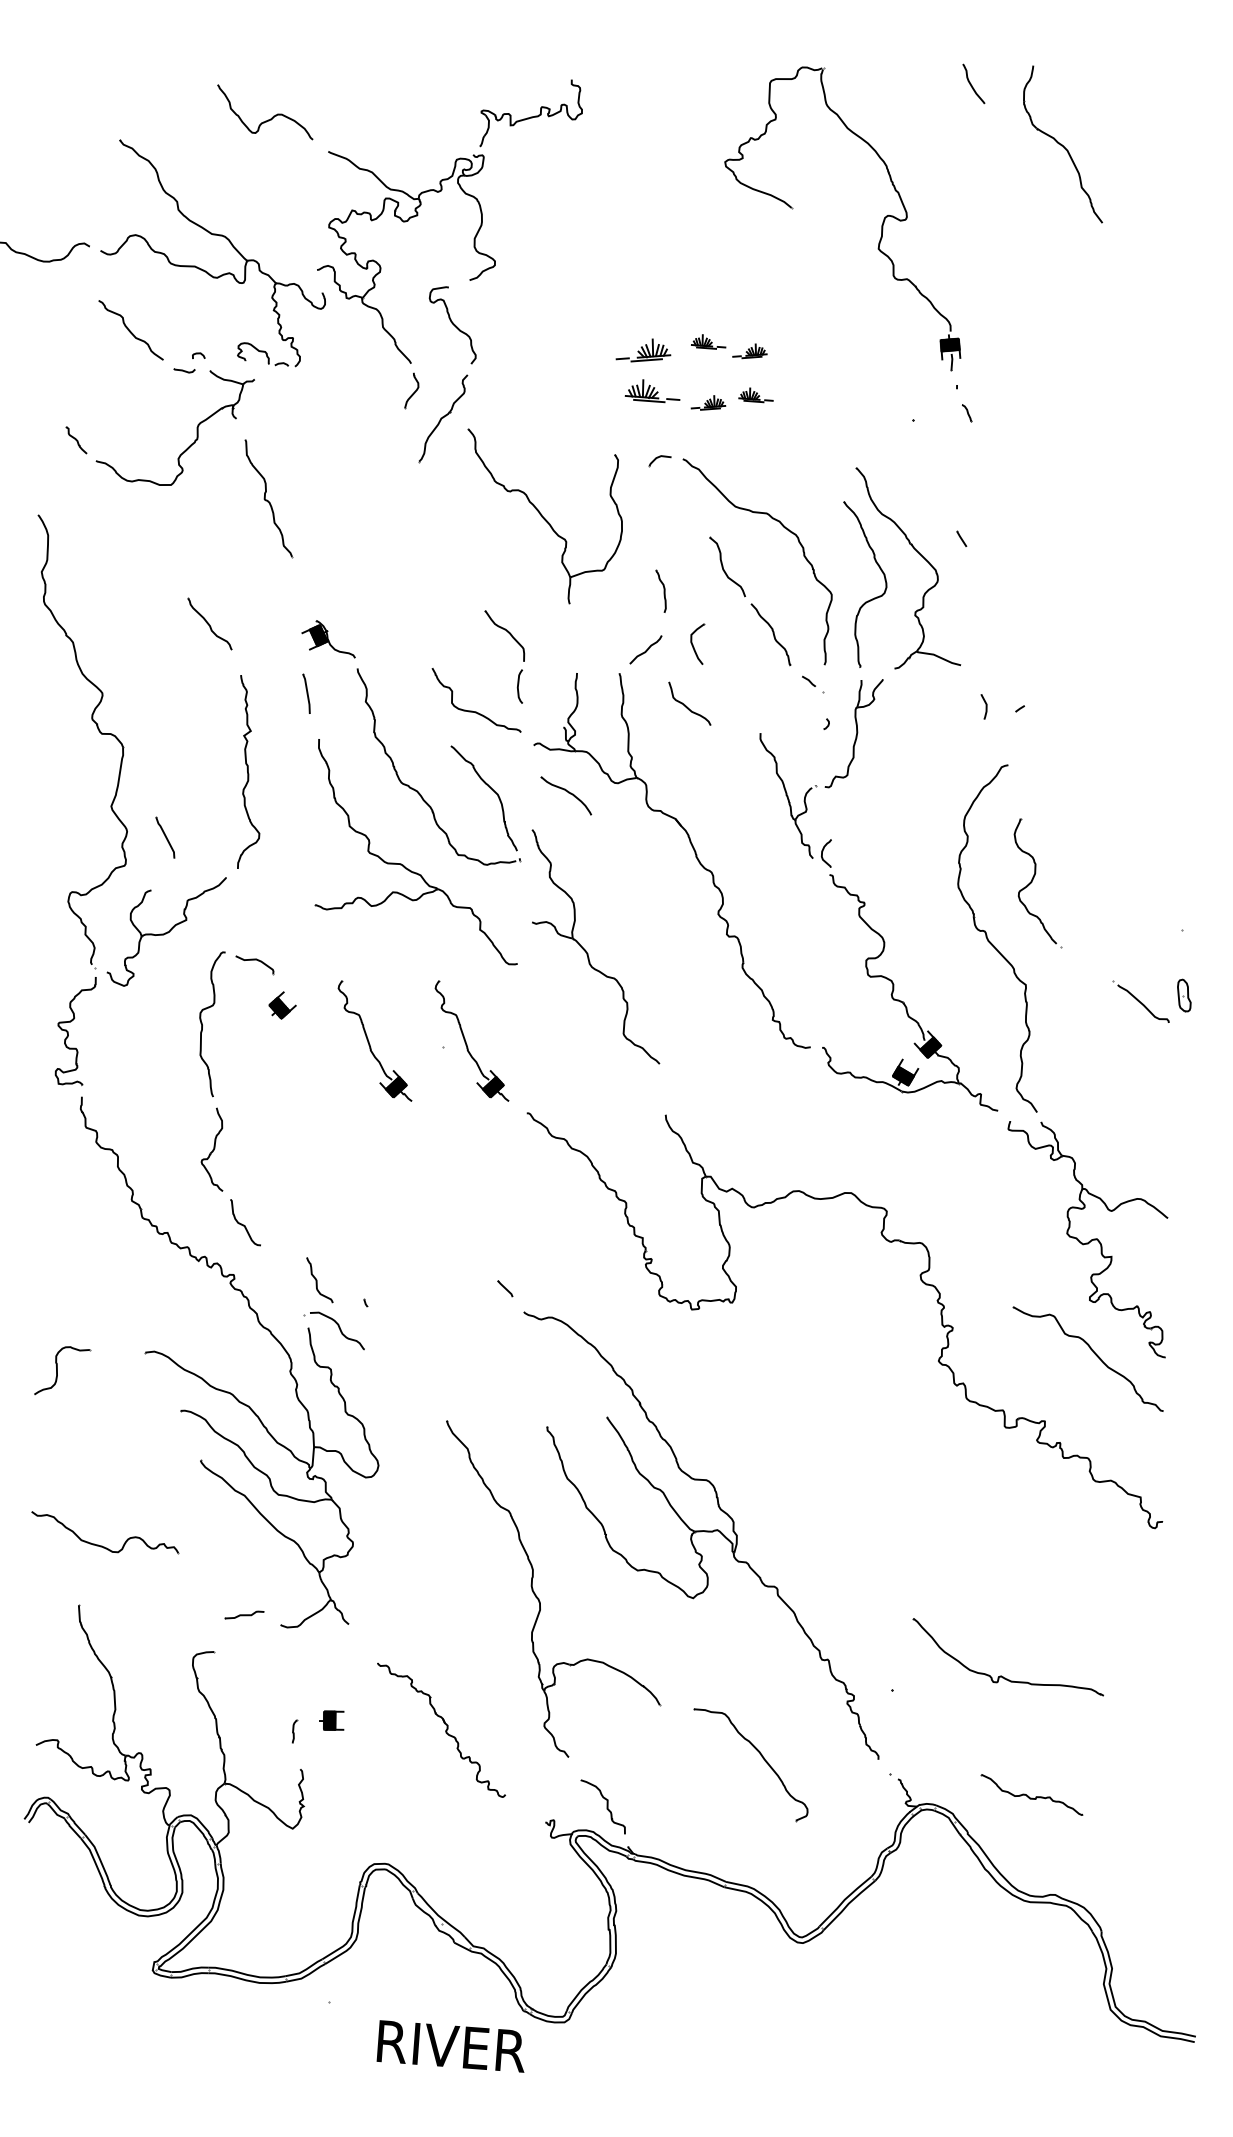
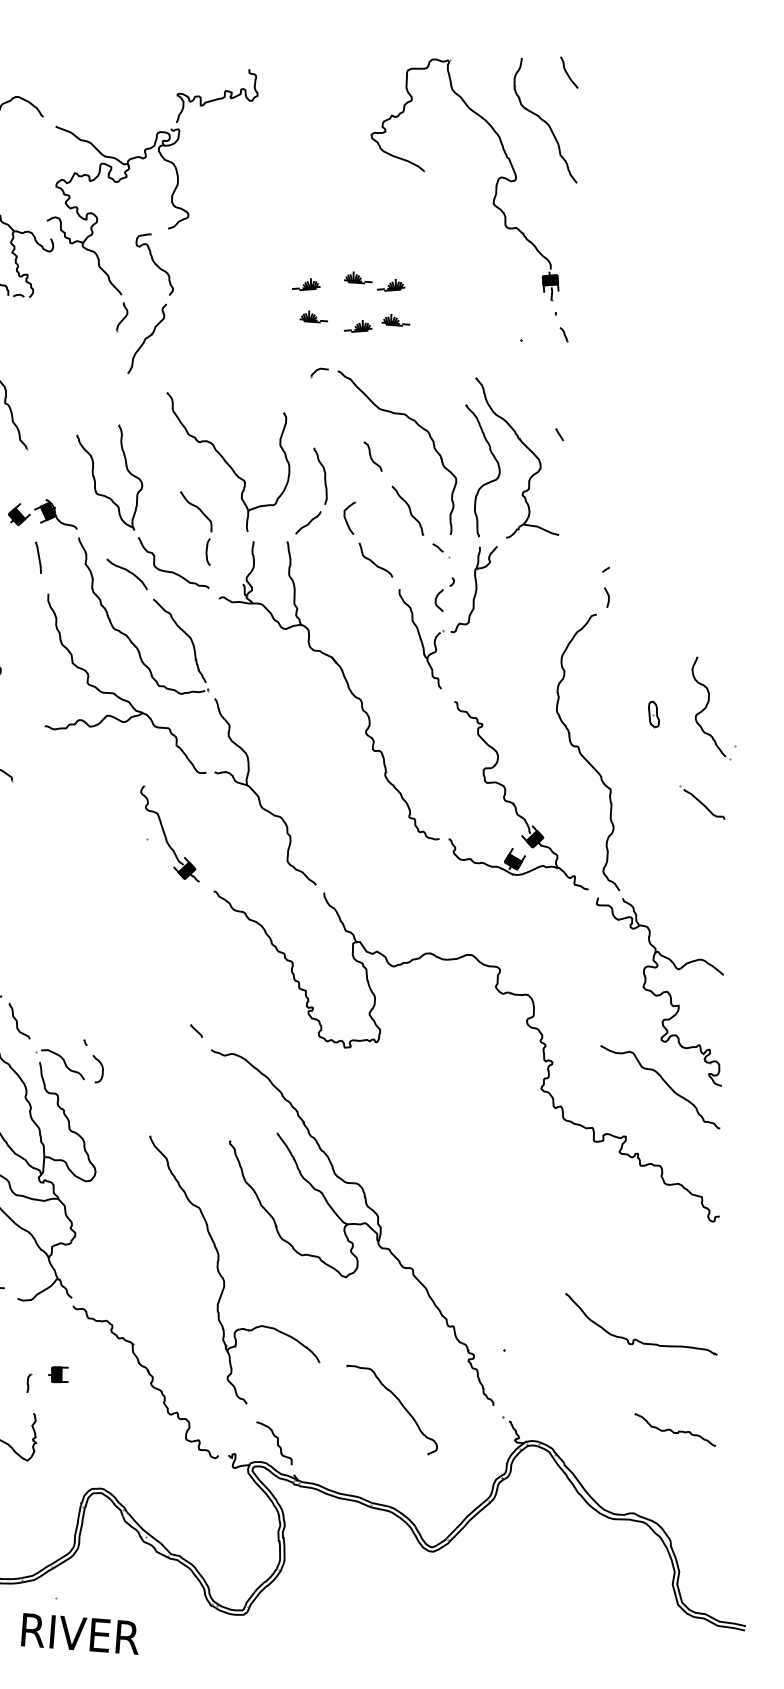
part: (1062, 144) -> (545, 120), moved
part: (642, 350) -> (305, 284), size x0.62
part: (652, 390) -> (313, 316), size x0.62
part: (544, 516) -> (227, 462), moved
part: (726, 566) -> (372, 456), size x0.62
part: (660, 591) -> (319, 476), size x1.67
part: (378, 596) -> (95, 480), added
curve: (686, 705) -> (373, 561), moved
curve: (985, 706) -> (607, 597), moved
part: (566, 795) -> (127, 574), moved
curve: (823, 851) -> (436, 598), moved
part: (1037, 883) -> (710, 708), moved
part: (586, 950) -> (257, 794), moved
part: (1184, 995) -> (654, 714), moved
part: (282, 1005) -> (19, 514), moved
part: (374, 1040) -> (92, 833), removed
curve: (317, 1280) -> (17, 1021), moved
curve: (386, 1336) -> (101, 1069), added
part: (1001, 1675) -> (635, 1338), moved
part: (441, 1730) -> (145, 1382), size x1.43
part: (1031, 1794) -> (674, 1429), moved
text: (450, 2046) -> (79, 1634), moved

